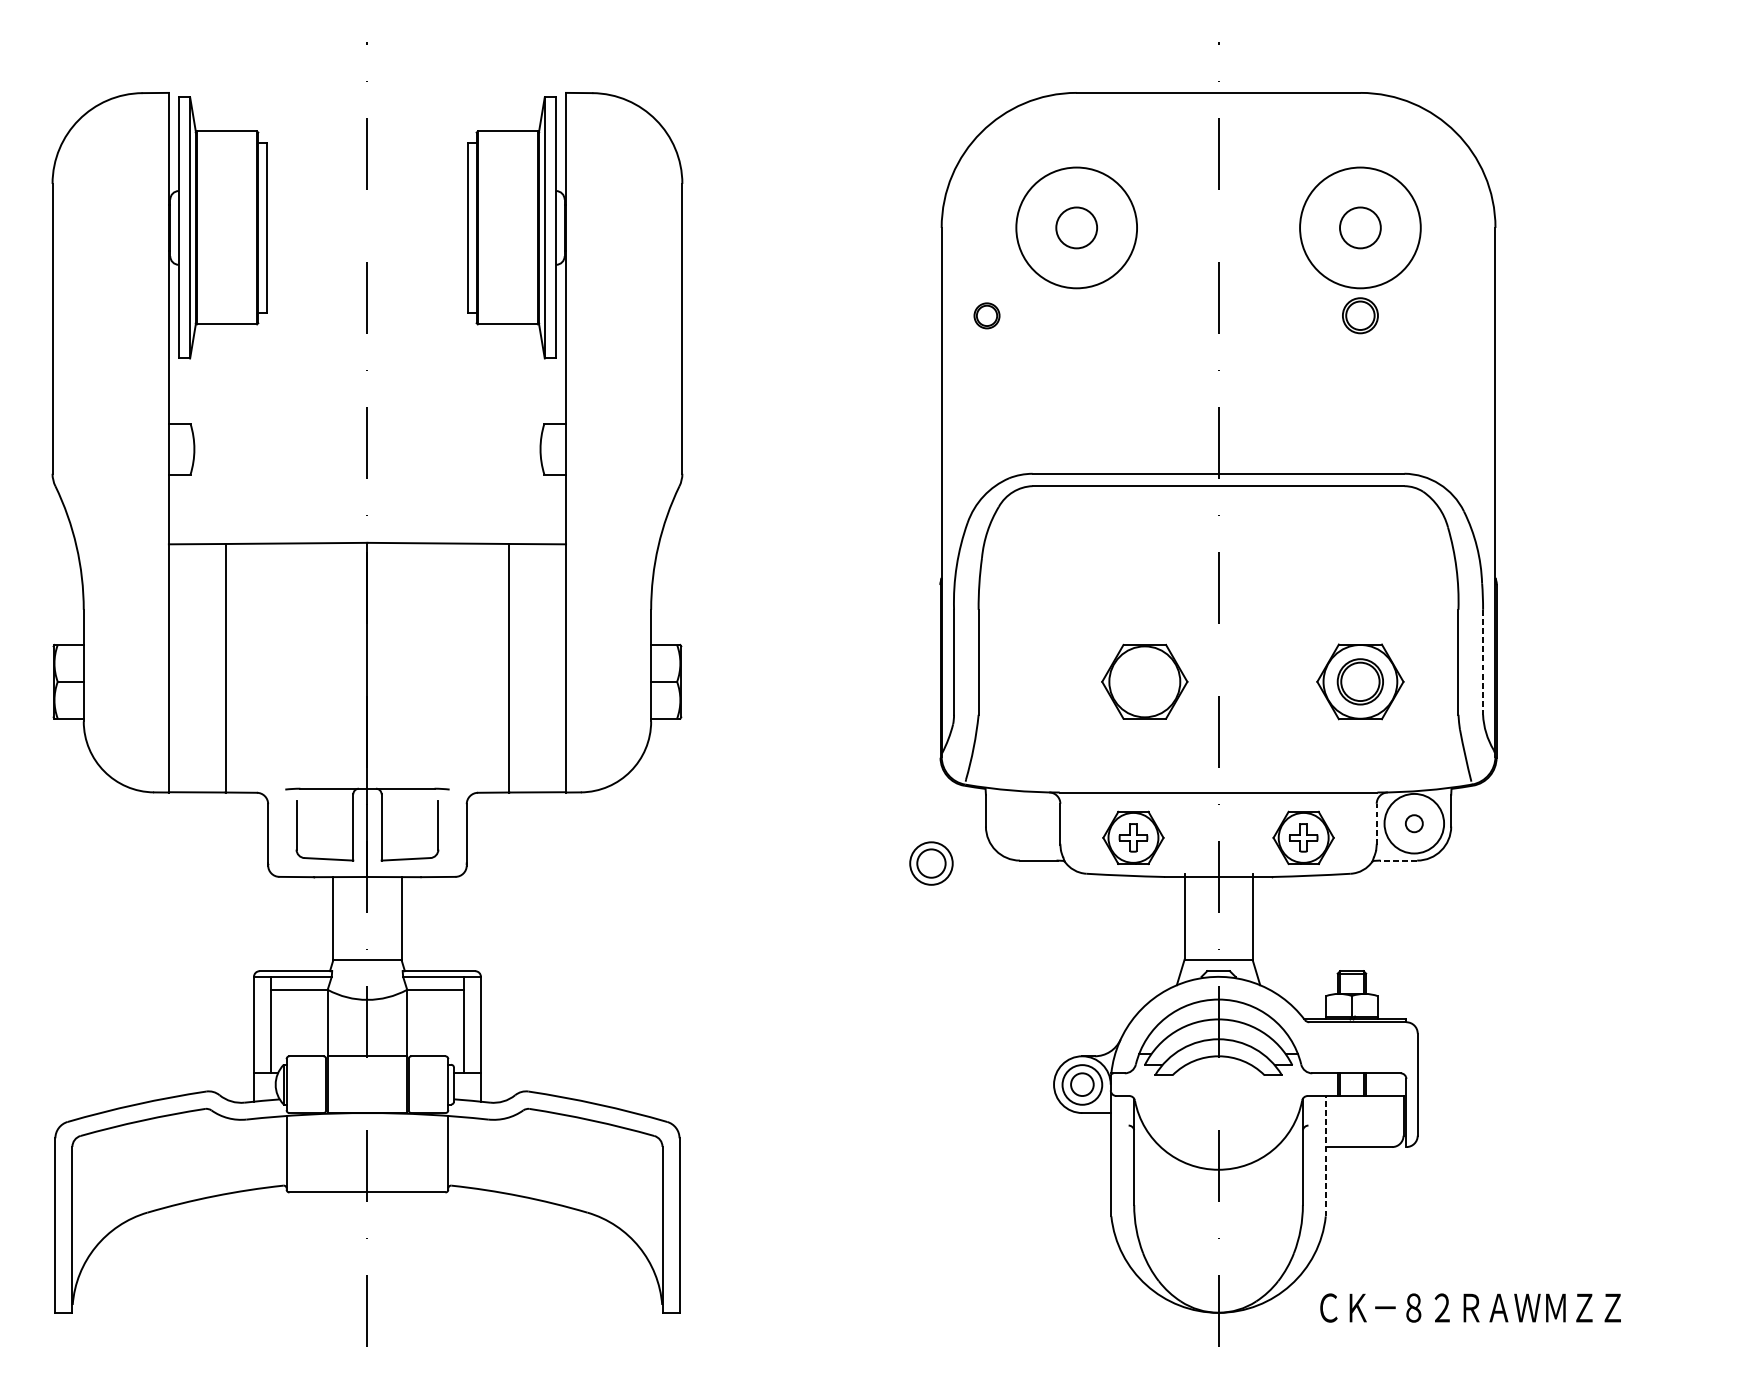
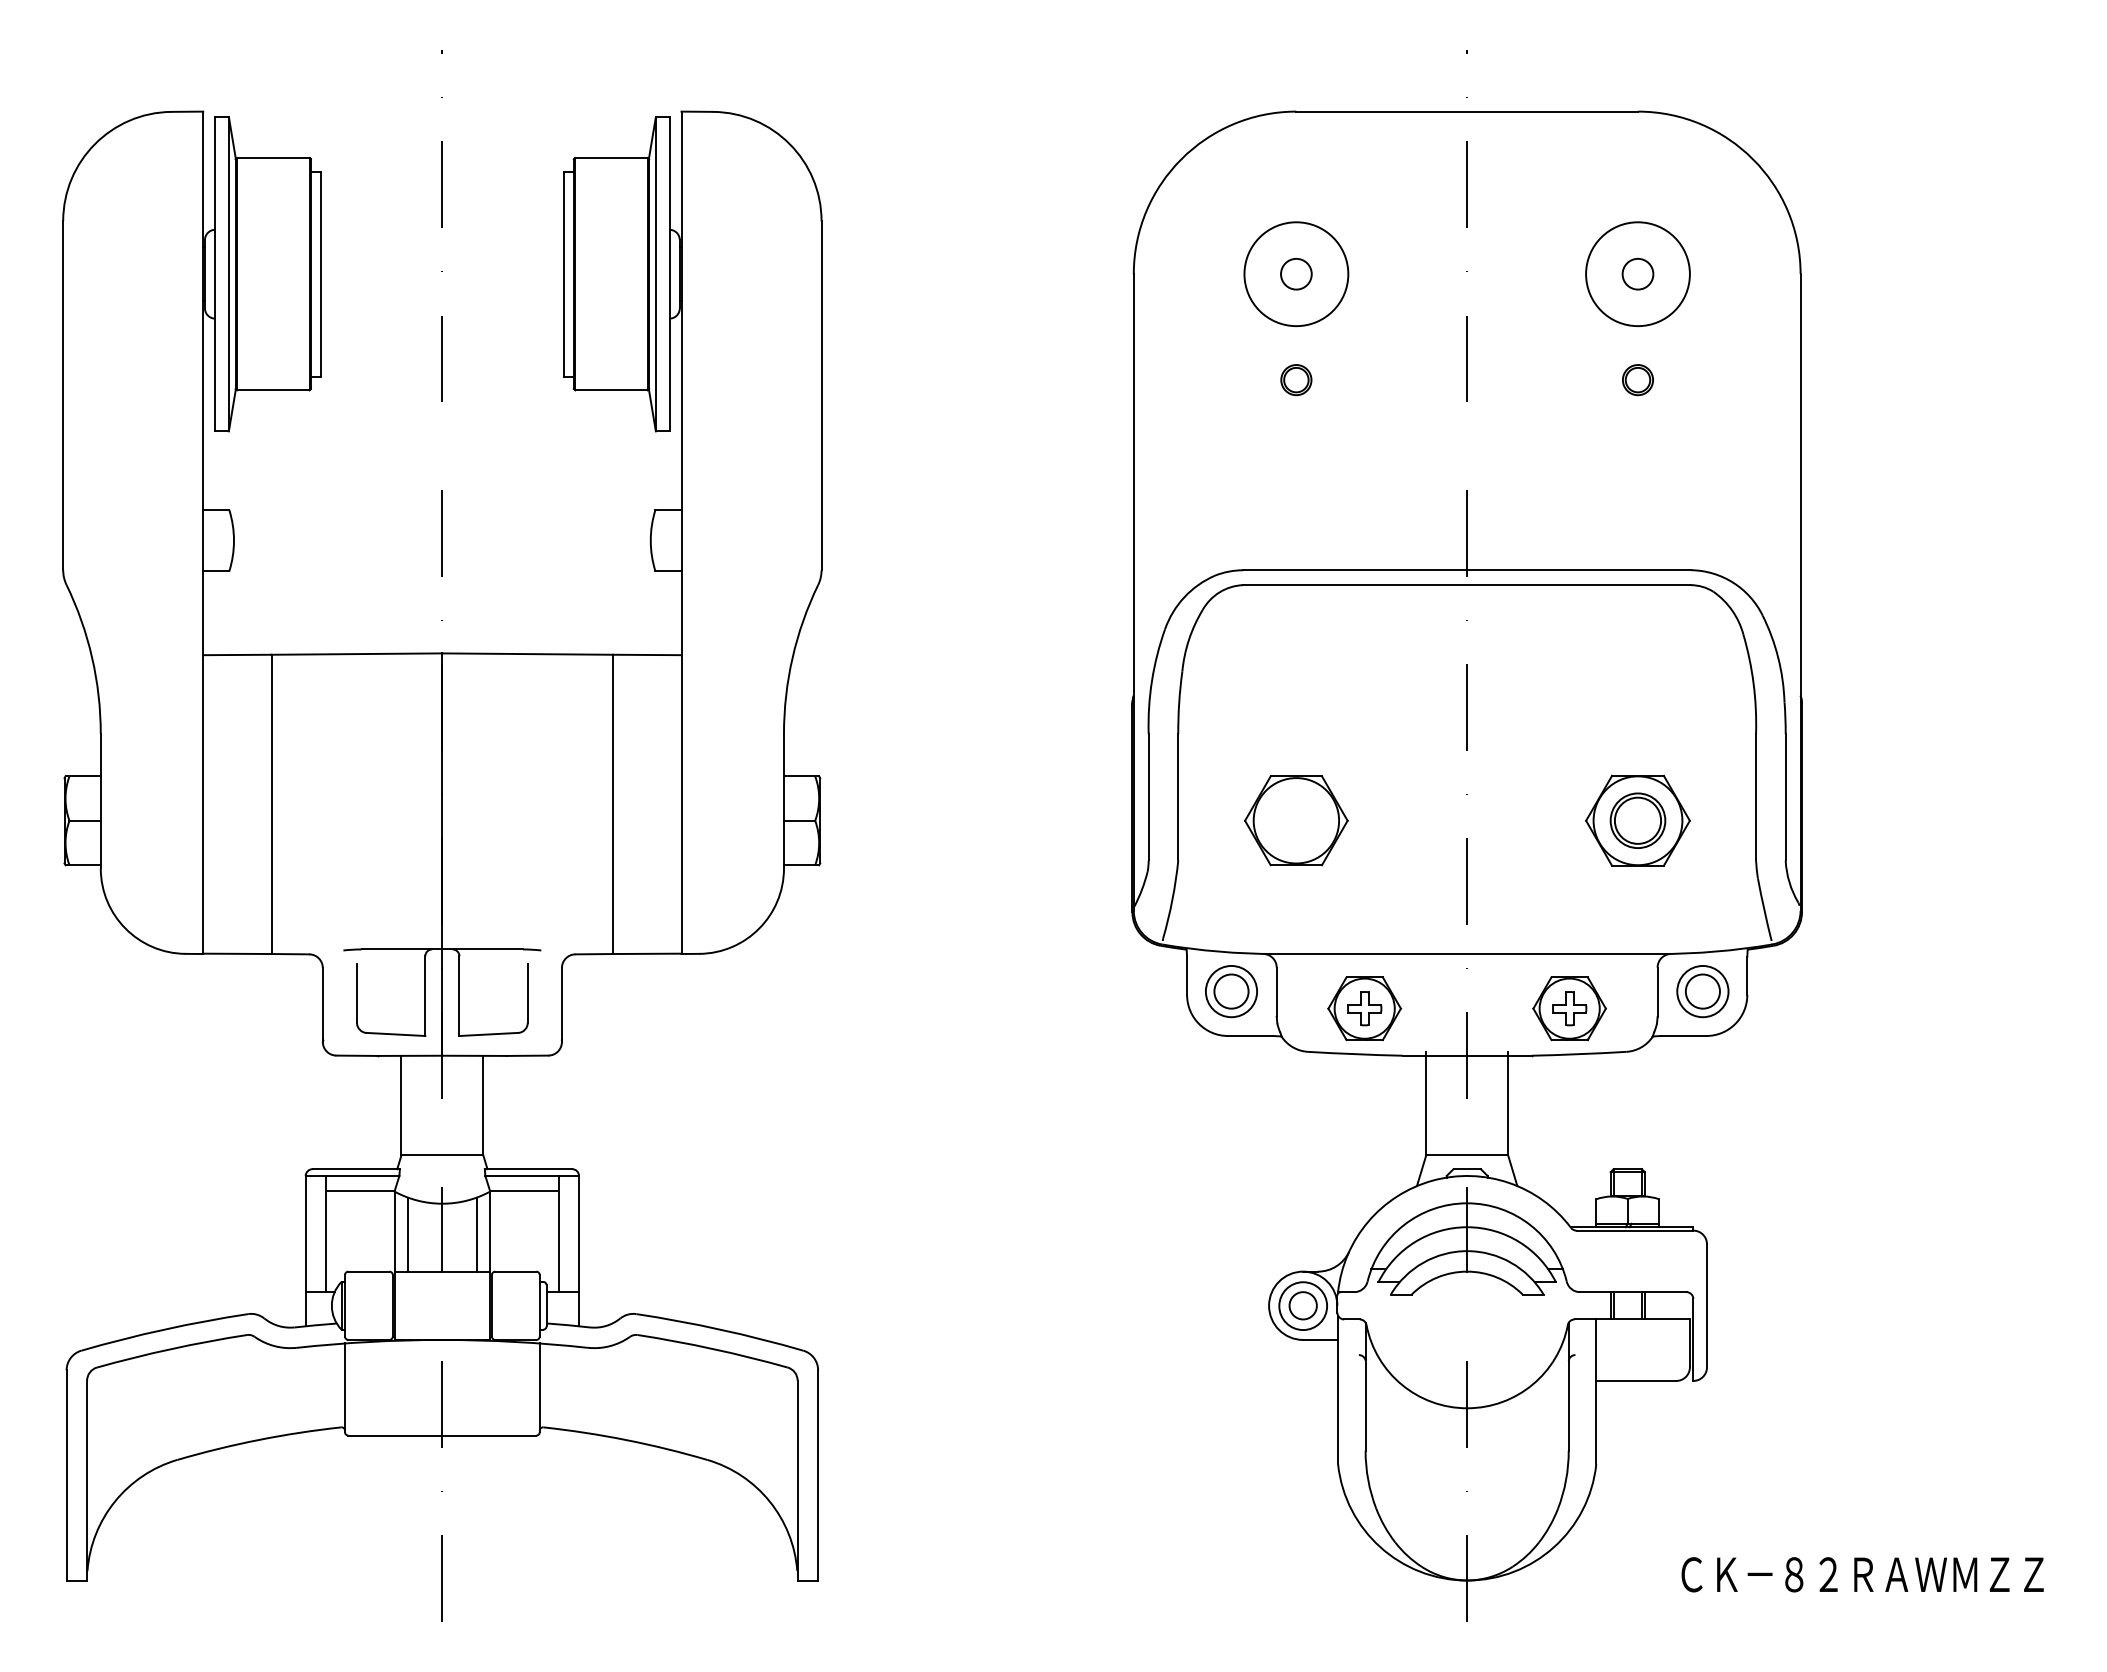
circle: (1076, 227) -> (1296, 273), size x0.62
circle: (1360, 227) -> (1637, 273), size x0.62
circle: (1076, 228) -> (1296, 274), size x0.71
circle: (1360, 228) -> (1637, 274), size x0.71
part: (987, 316) -> (1296, 380), moved
part: (1360, 316) -> (1637, 380), size x0.71
line: (1482, 662) -> (1785, 797), dashed -> solid
part: (1144, 681) -> (1296, 820), moved
circle: (1413, 823) -> (1702, 991), size x0.71
circle: (1413, 823) -> (1702, 991), size x1.67
line: (1376, 824) -> (1657, 992), dashed -> solid
line: (1398, 861) -> (1683, 1036), dashed -> solid
part: (931, 863) -> (1231, 991), moved
line: (339, 1025) -> (408, 1234), added
line: (395, 1025) -> (476, 1234), added
line: (1325, 1155) -> (1596, 1391), dashed -> solid
text: (1470, 1307) -> (1862, 1574), moved

